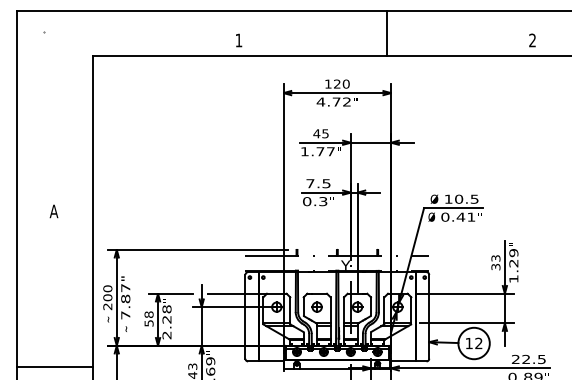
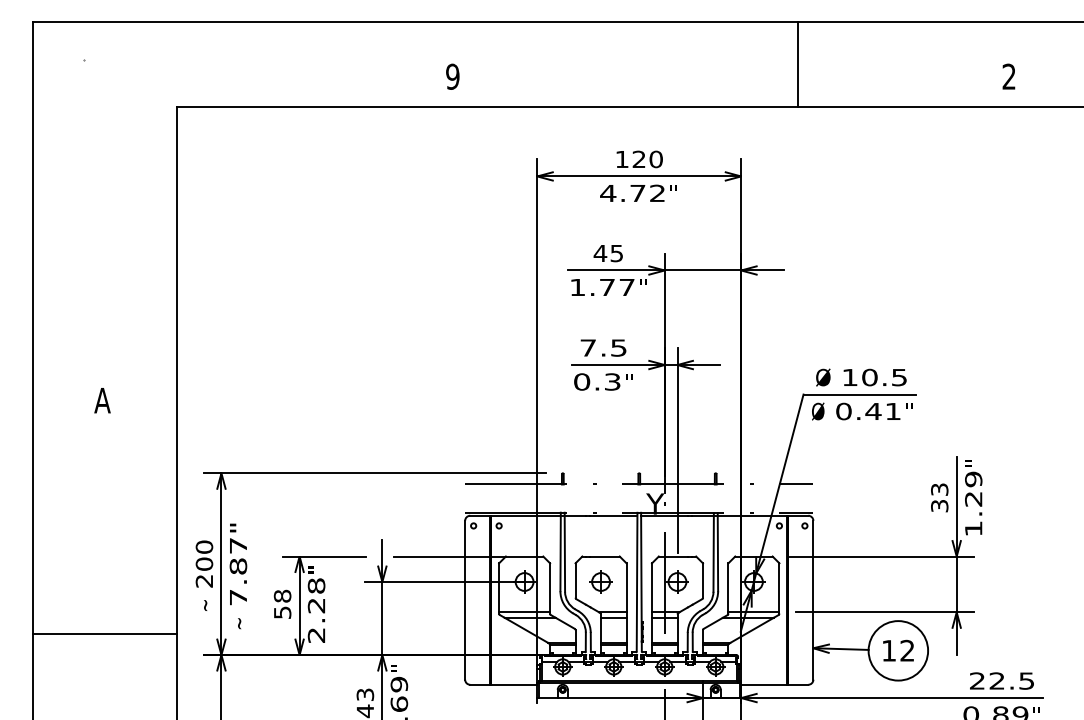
line: (387, 33) -> (798, 63), moved
text: (238, 40) -> (452, 76), 1 -> 9
line: (55, 366) -> (105, 633), moved

